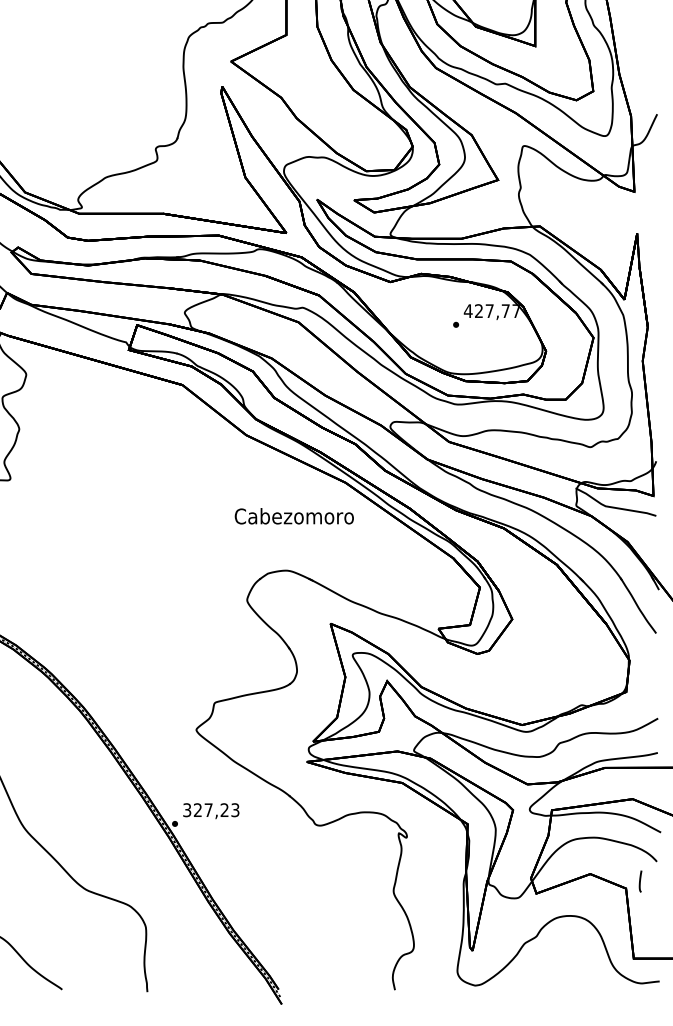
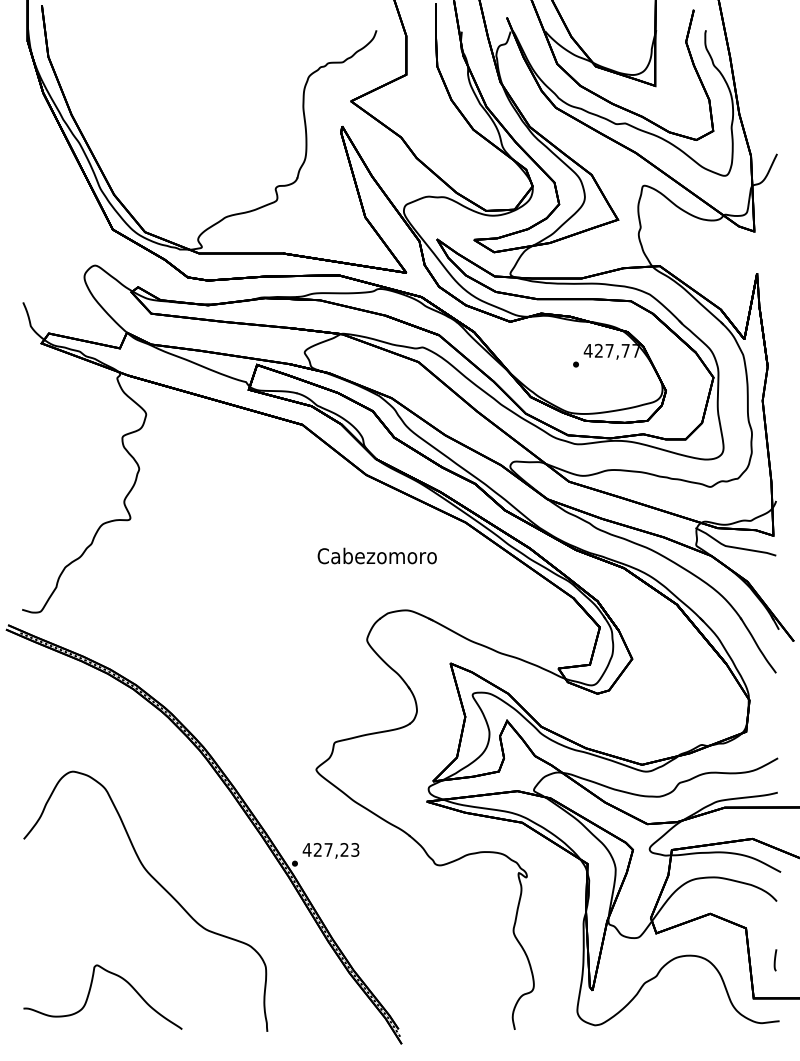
text: (293, 515) -> (376, 555), moved
text: (186, 809) -> (306, 849), 327,23 -> 427,23
curve: (640, 881) -> (775, 960), moved

